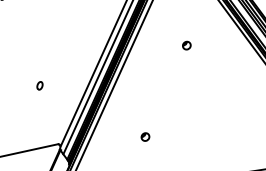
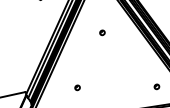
part: (39, 84) -> (13, 56), removed

